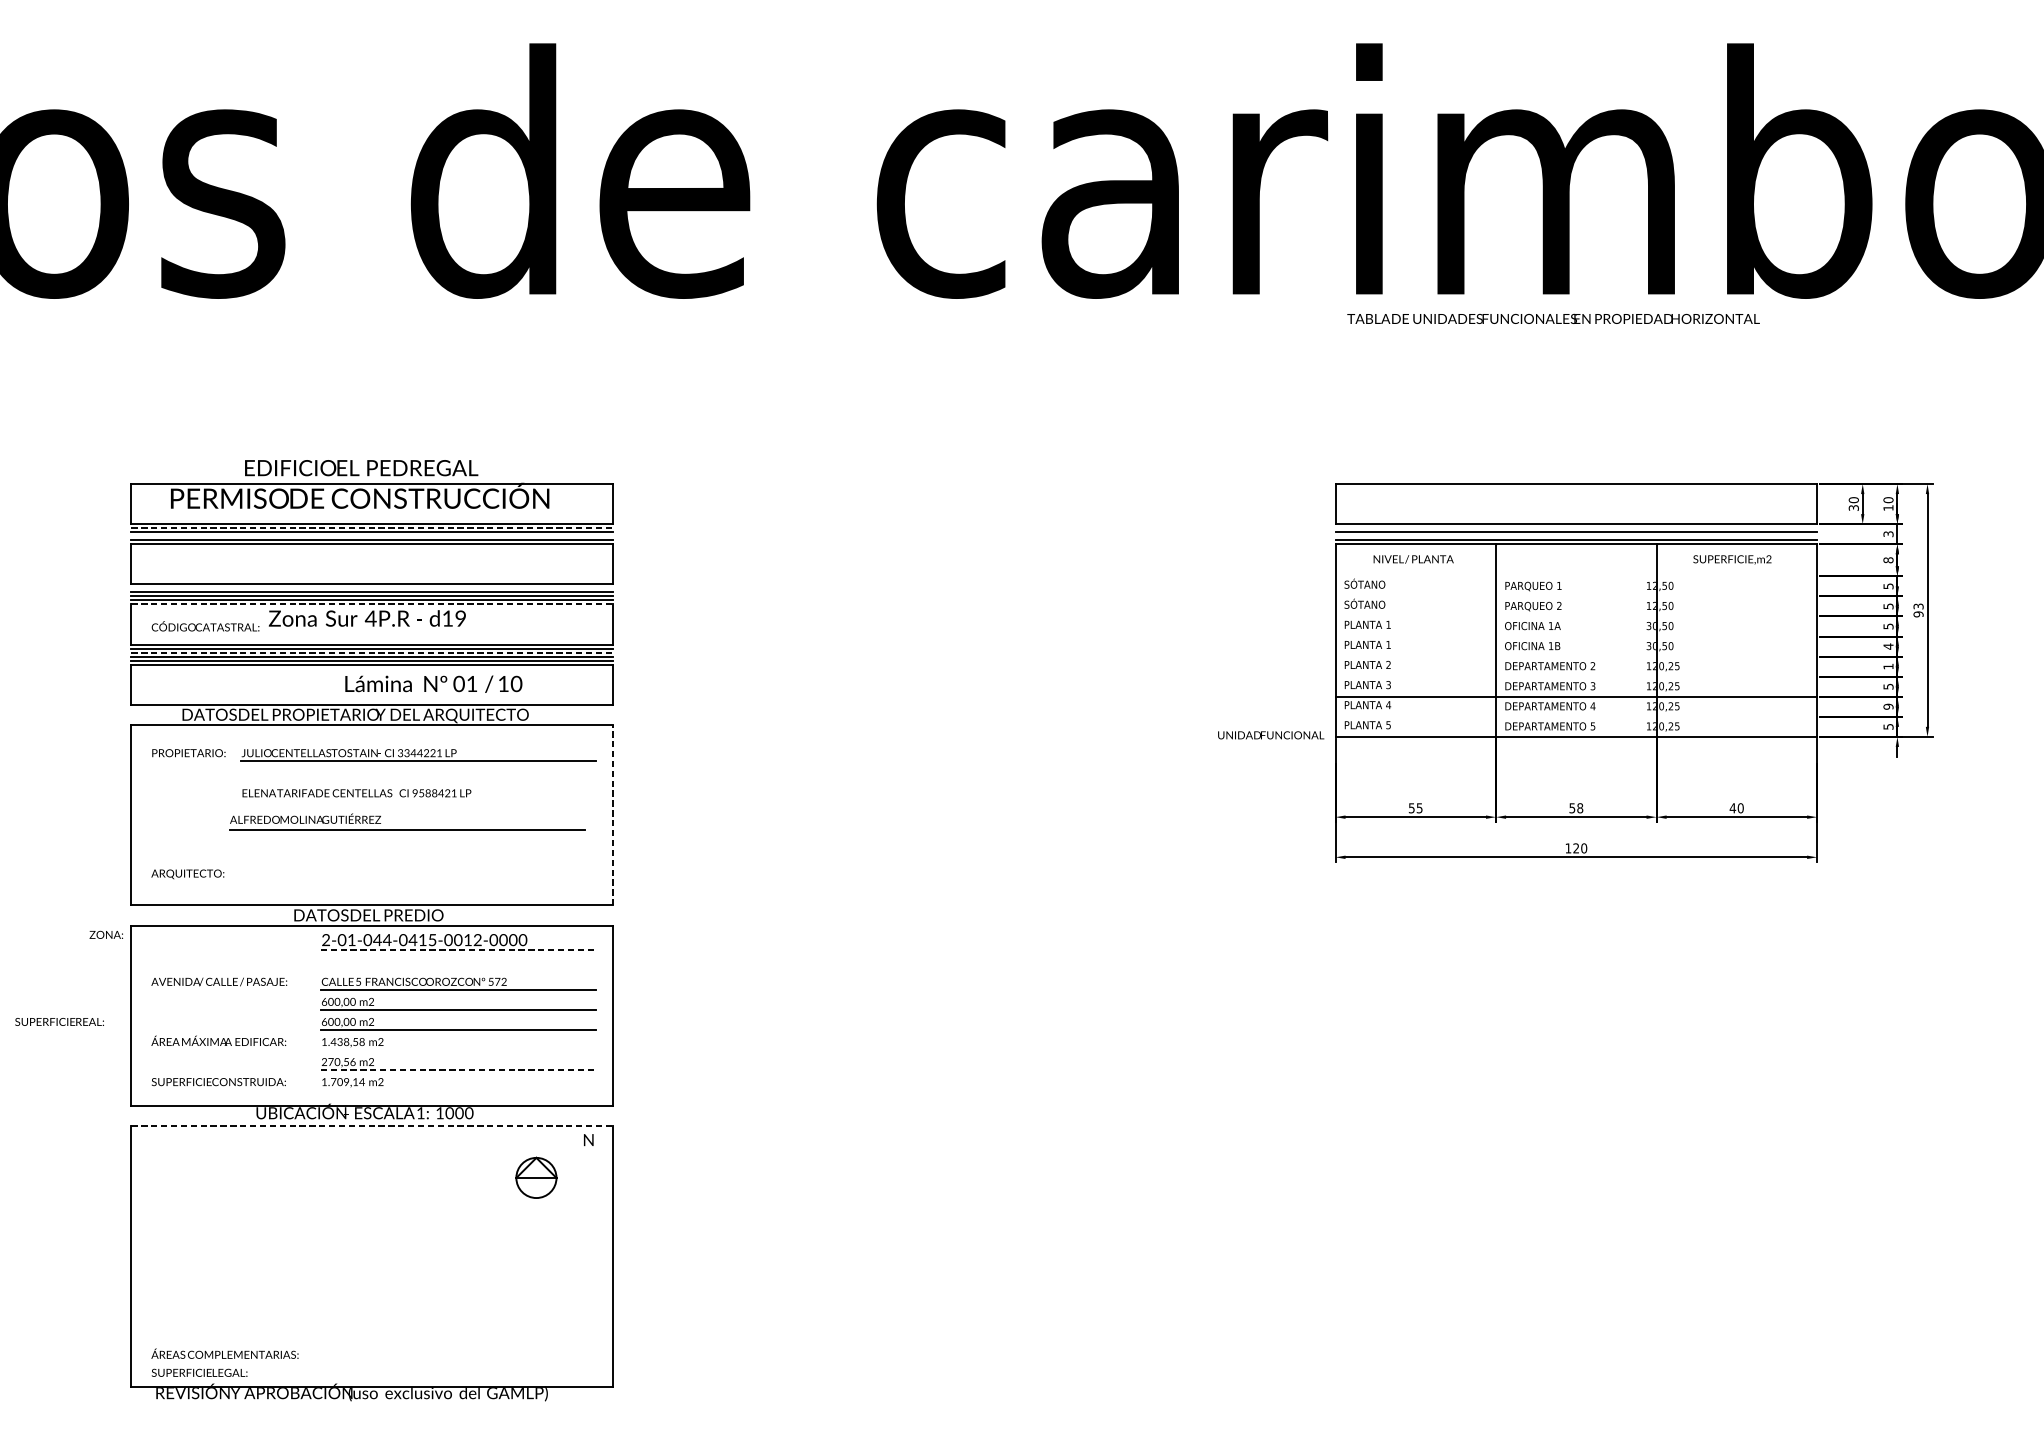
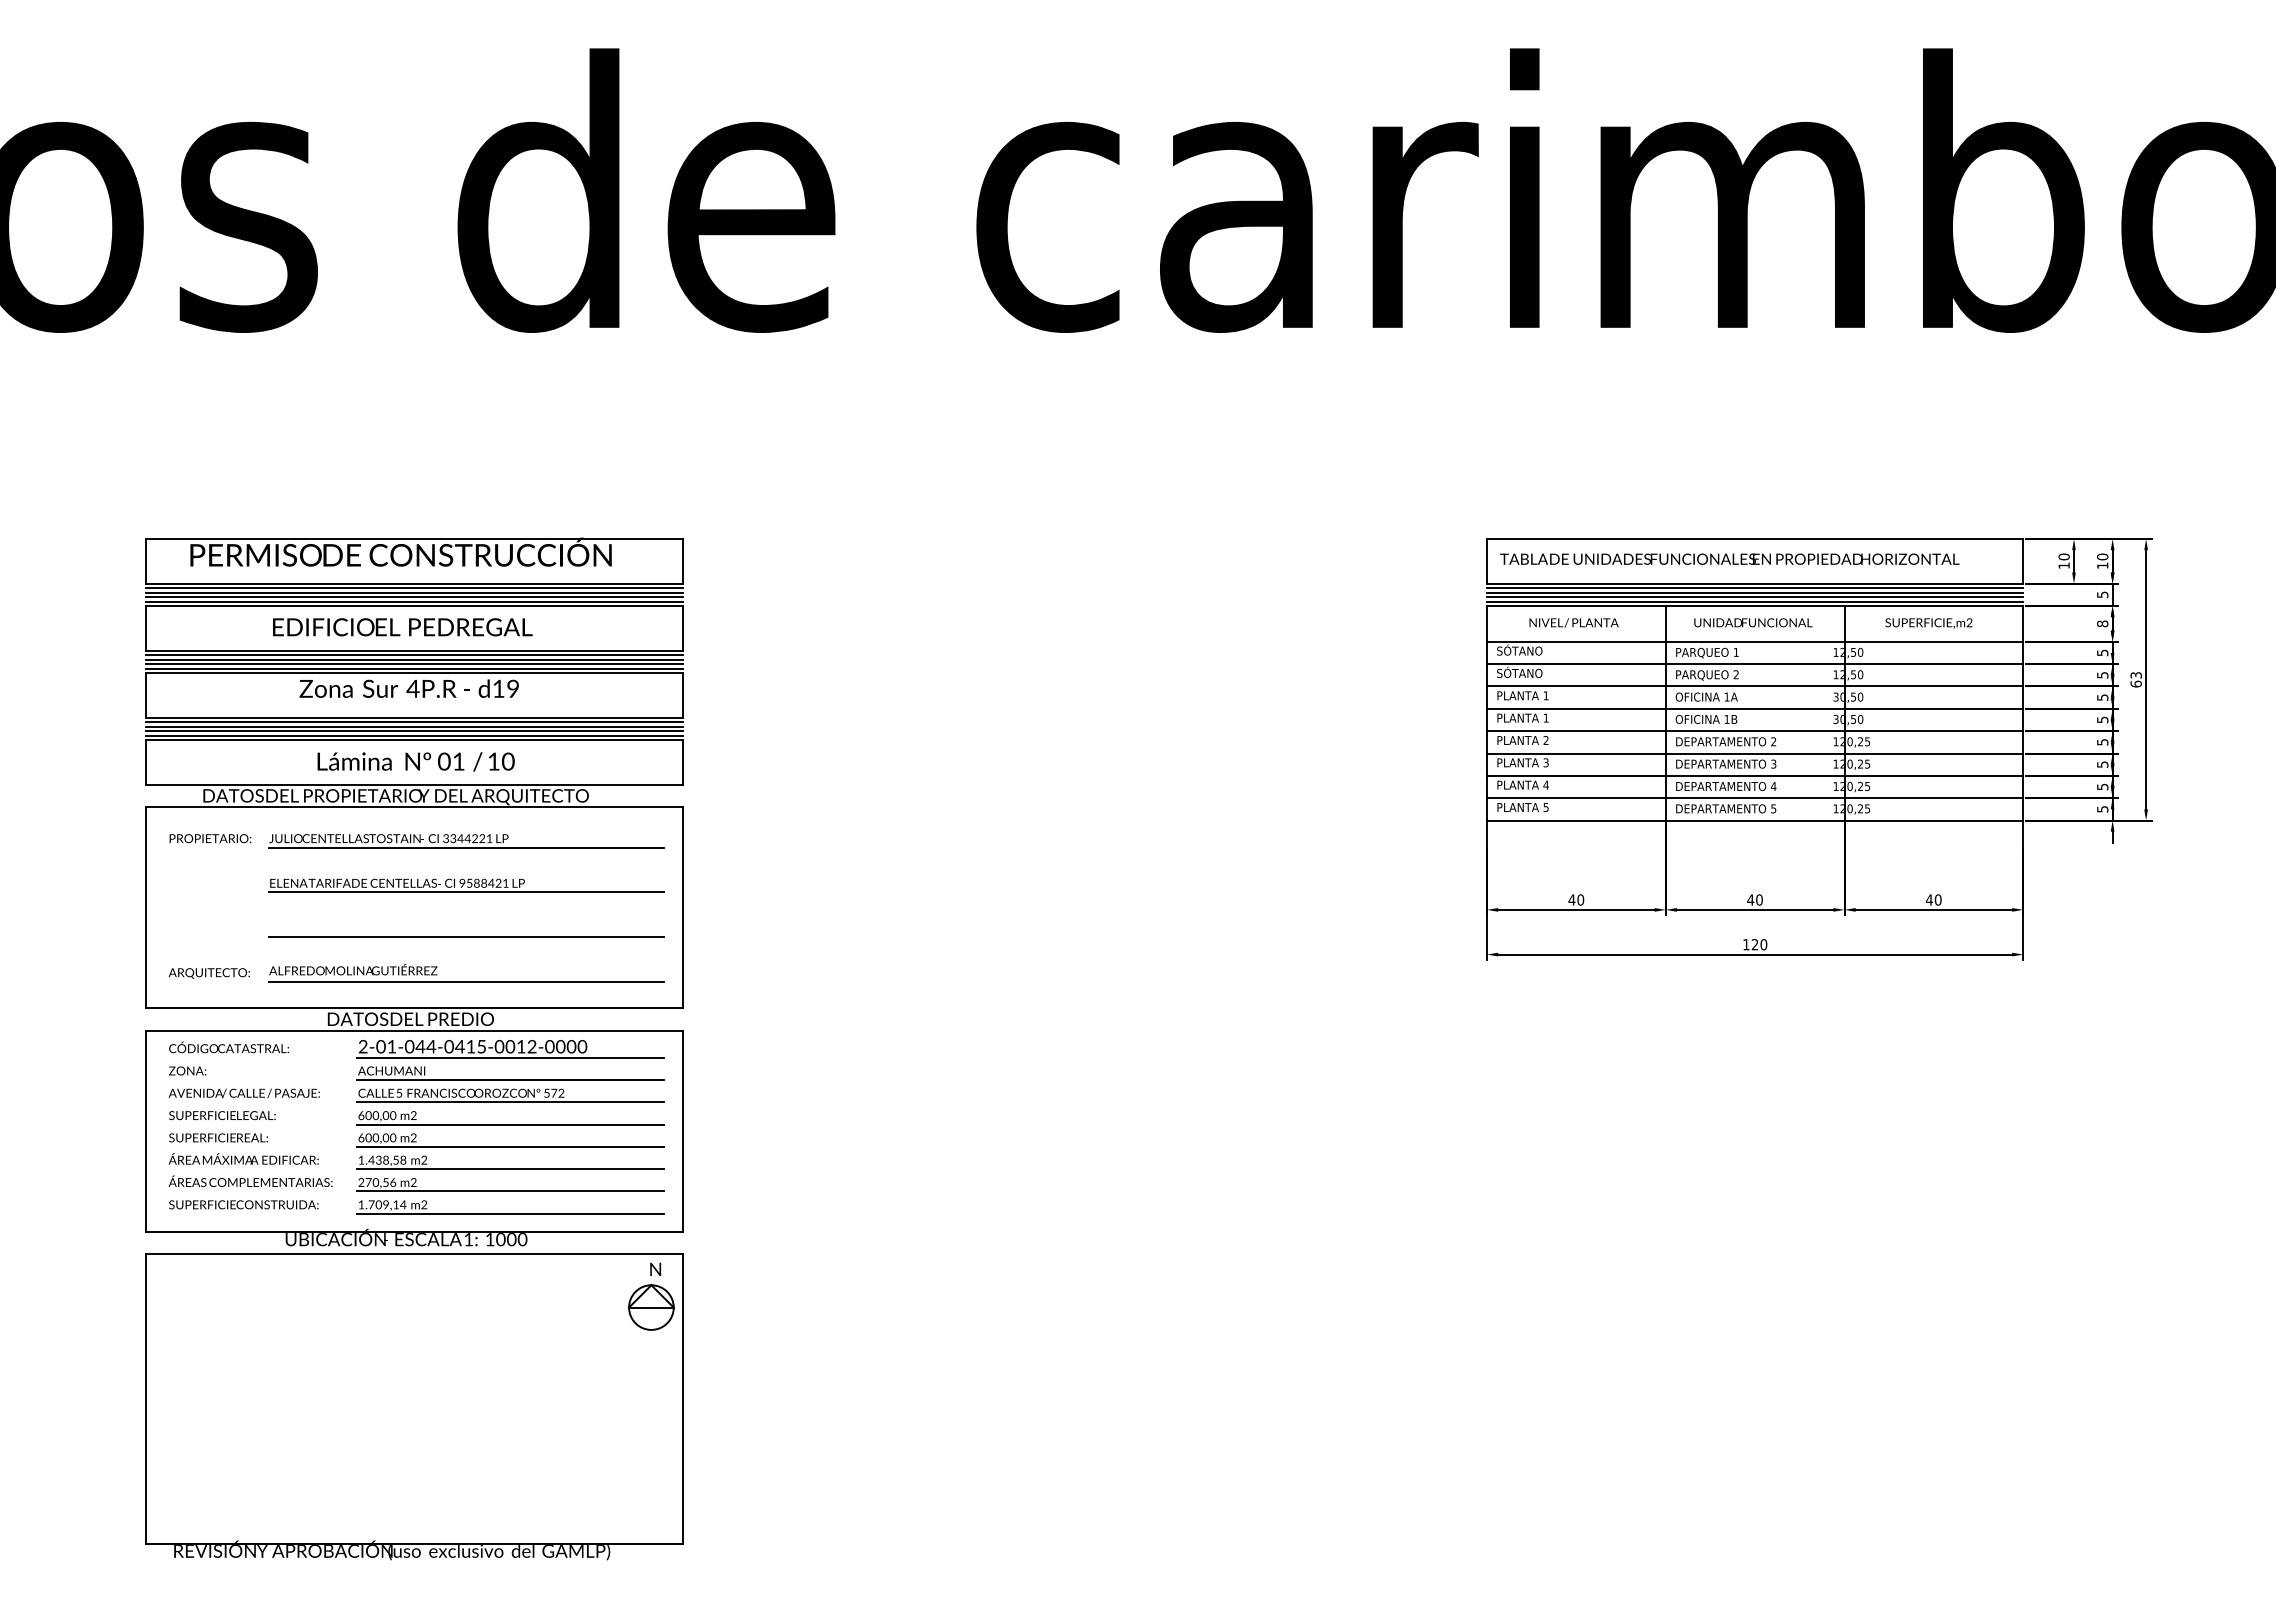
text: (1553, 318) -> (1729, 558), moved
text: (361, 468) -> (402, 627), moved
text: (1853, 507) -> (2063, 565), 30 -> 10
line: (373, 528) -> (415, 588), dashed -> solid
line: (1576, 528) -> (1755, 588), added
text: (1888, 533) -> (2102, 594), 3 -> 5
line: (372, 536) -> (414, 597), added
line: (1576, 536) -> (1755, 597), added
line: (1576, 576) -> (1755, 641), added
line: (372, 588) -> (414, 655), added
line: (1576, 596) -> (1755, 664), added
line: (373, 604) -> (415, 673), dashed -> solid
text: (1917, 613) -> (2135, 683), 93 -> 63
line: (1576, 616) -> (1755, 686), added
text: (205, 626) -> (228, 1047), moved
line: (1576, 636) -> (1755, 708), added
text: (1888, 646) -> (2102, 719), 4 -> 5
line: (373, 652) -> (415, 726), dashed -> solid
line: (1576, 656) -> (1755, 731), added
text: (1888, 666) -> (2102, 742), 1 -> 5
line: (1576, 676) -> (1755, 753), added
text: (433, 683) -> (415, 761), moved
text: (1888, 706) -> (2102, 786), 9 -> 5
line: (1576, 717) -> (1755, 798), added
text: (1271, 735) -> (1753, 622), moved
line: (417, 801) -> (465, 892), added
text: (1415, 807) -> (1576, 899), 55 -> 40
text: (1575, 807) -> (1754, 899), 58 -> 40
line: (612, 815) -> (682, 907), dashed -> solid
part: (407, 829) -> (466, 981), moved
line: (417, 841) -> (465, 936), added
text: (106, 934) -> (187, 1070), moved
line: (459, 949) -> (511, 1057), dashed -> solid
part: (458, 964) -> (510, 1073), added
text: (59, 1021) -> (218, 1137), moved
line: (458, 1050) -> (510, 1169), added
line: (459, 1070) -> (511, 1191), dashed -> solid
line: (458, 1089) -> (510, 1213), added
line: (373, 1125) -> (415, 1253), dashed -> solid
part: (536, 1177) -> (651, 1307), moved
text: (224, 1353) -> (250, 1180), moved
text: (199, 1372) -> (222, 1115), moved

